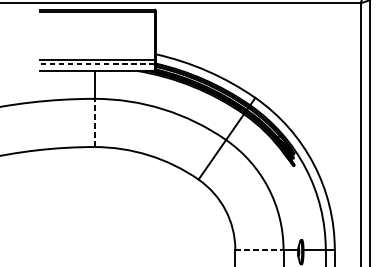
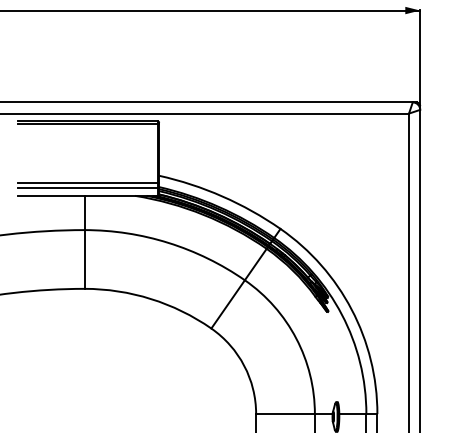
line: (97, 63) -> (87, 187), dashed -> solid
line: (94, 122) -> (84, 258), dashed -> solid
line: (260, 250) -> (286, 414), dashed -> solid

